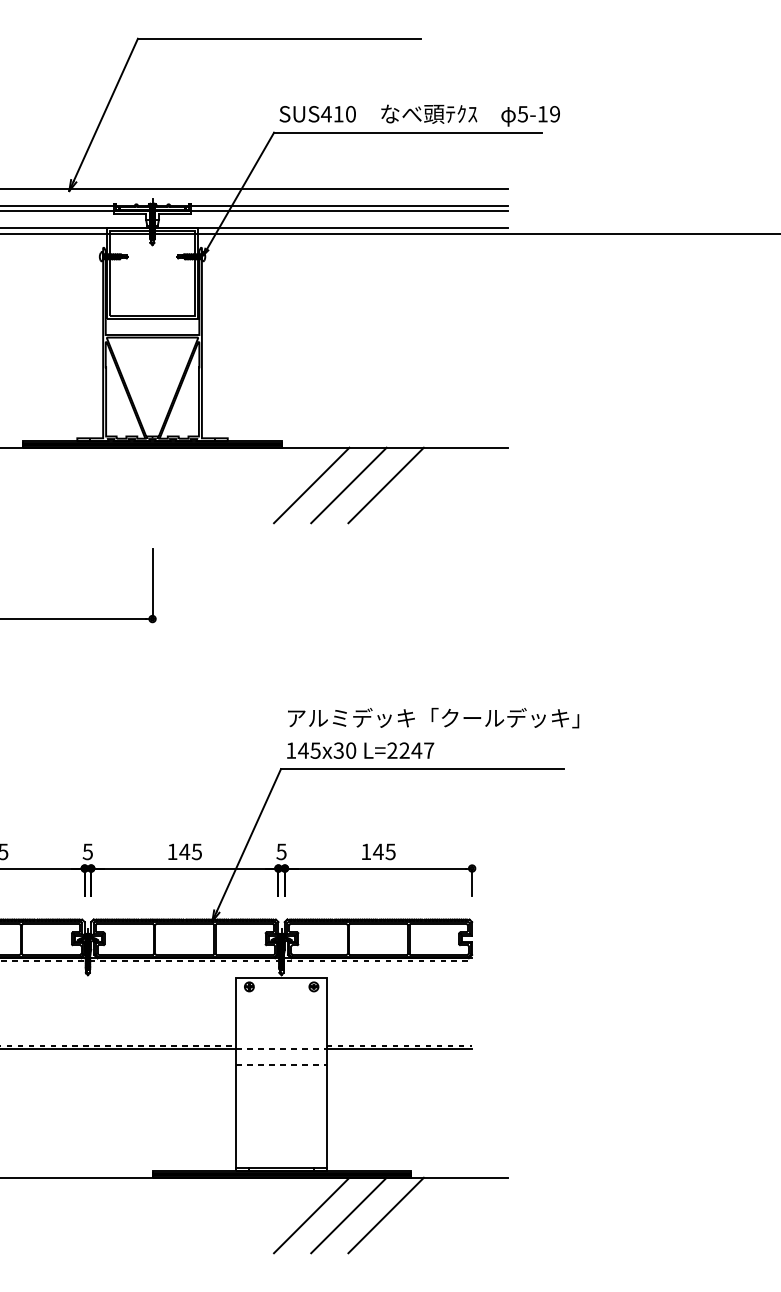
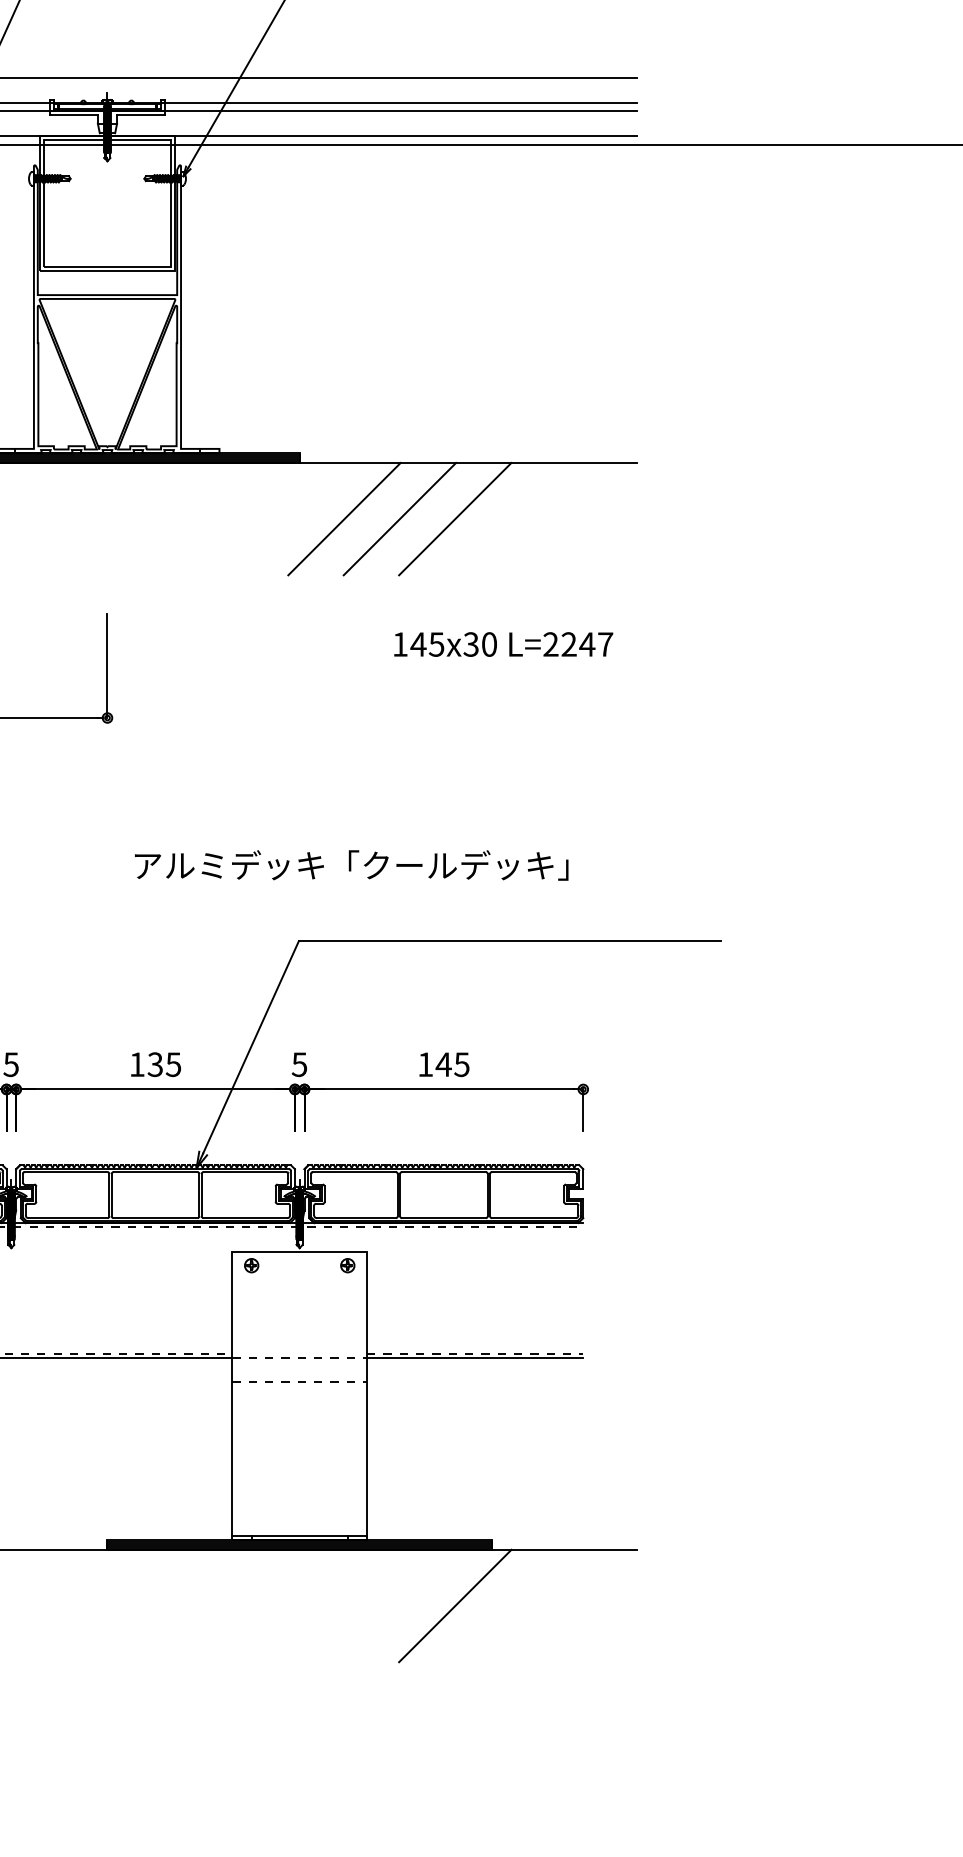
text: (433, 717) -> (351, 864), moved
text: (360, 750) -> (503, 644), moved
text: (184, 851) -> (155, 1064), 145 -> 135
line: (311, 1215) -> (344, 1606), removed
line: (348, 1215) -> (399, 1606), removed

